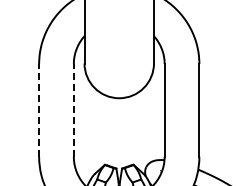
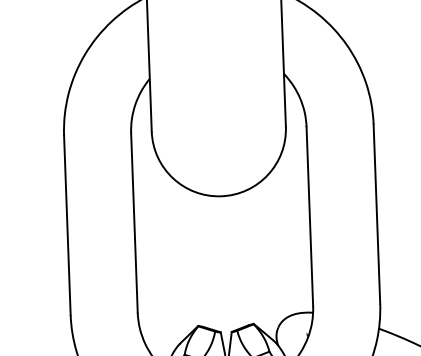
line: (39, 109) -> (68, 223), dashed -> solid
line: (73, 109) -> (133, 221), dashed -> solid

